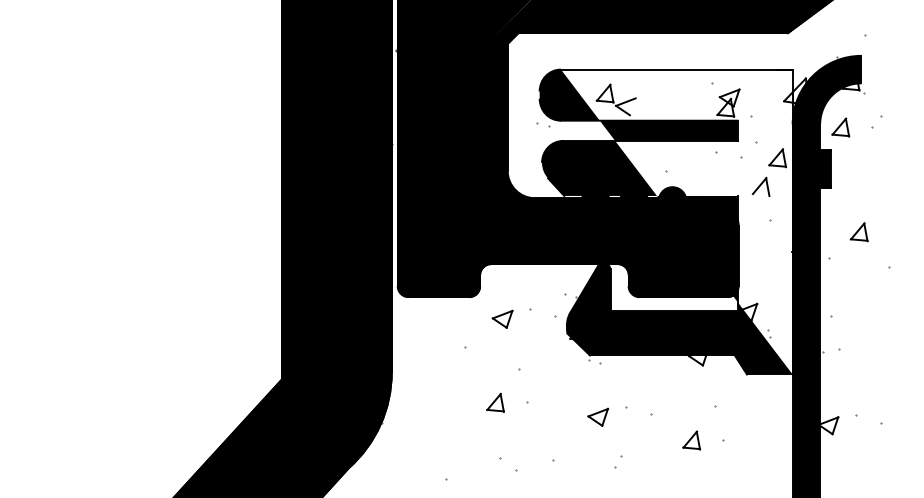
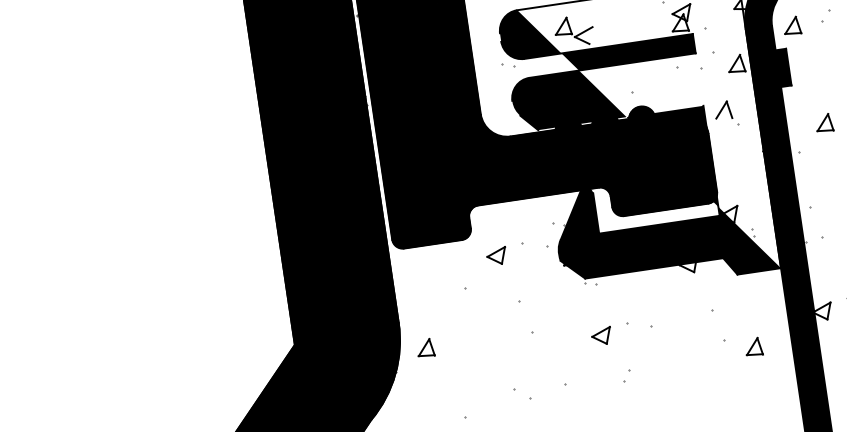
part: (760, 186) -> (722, 110), moved
part: (495, 402) -> (425, 347), moved
part: (691, 440) -> (753, 347), moved

